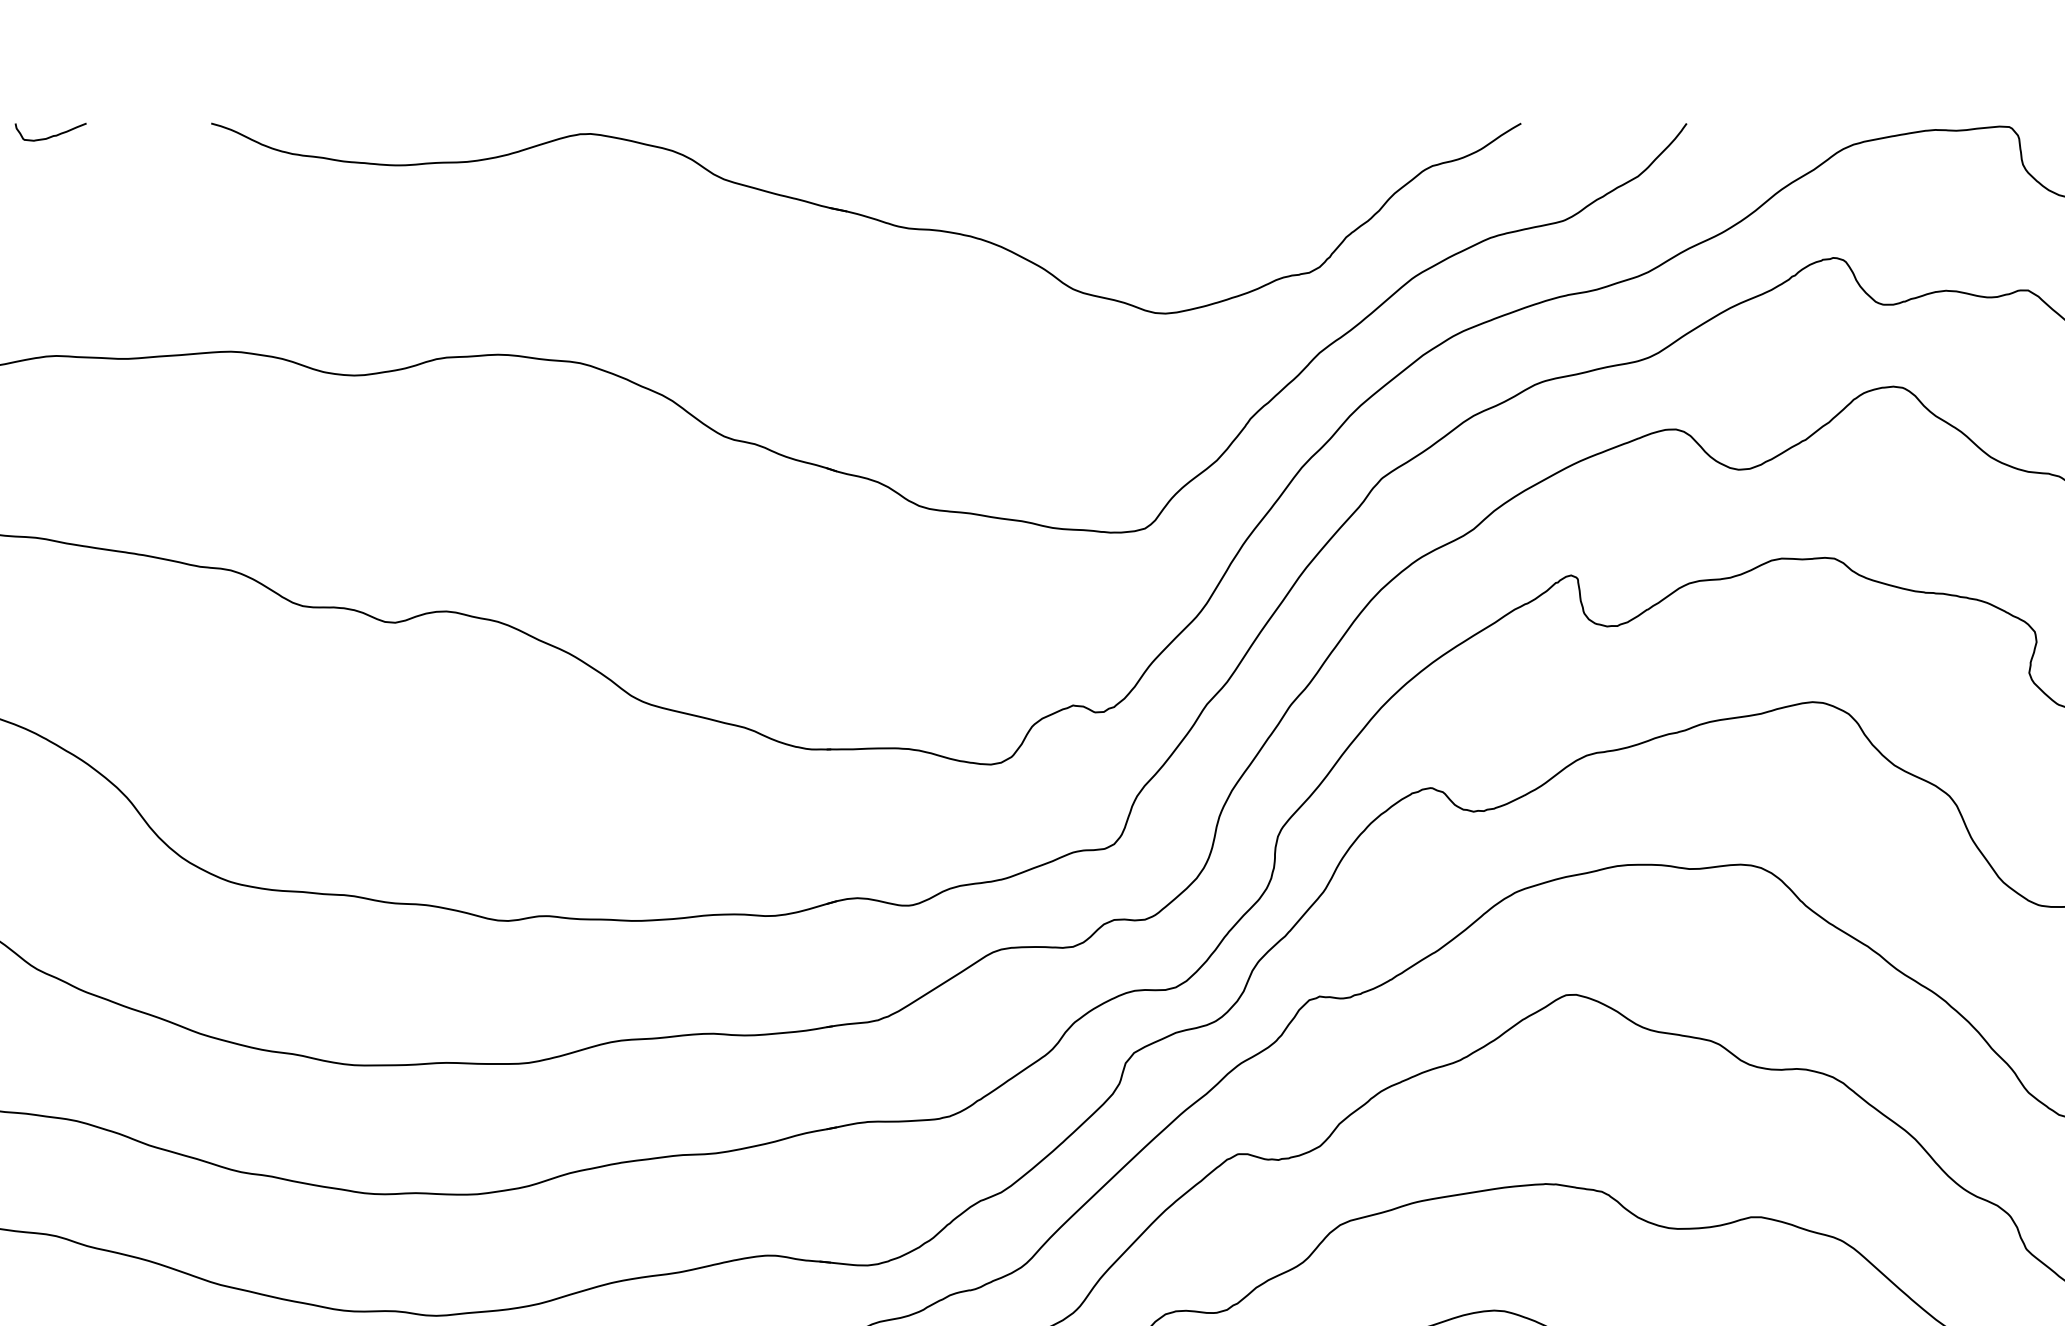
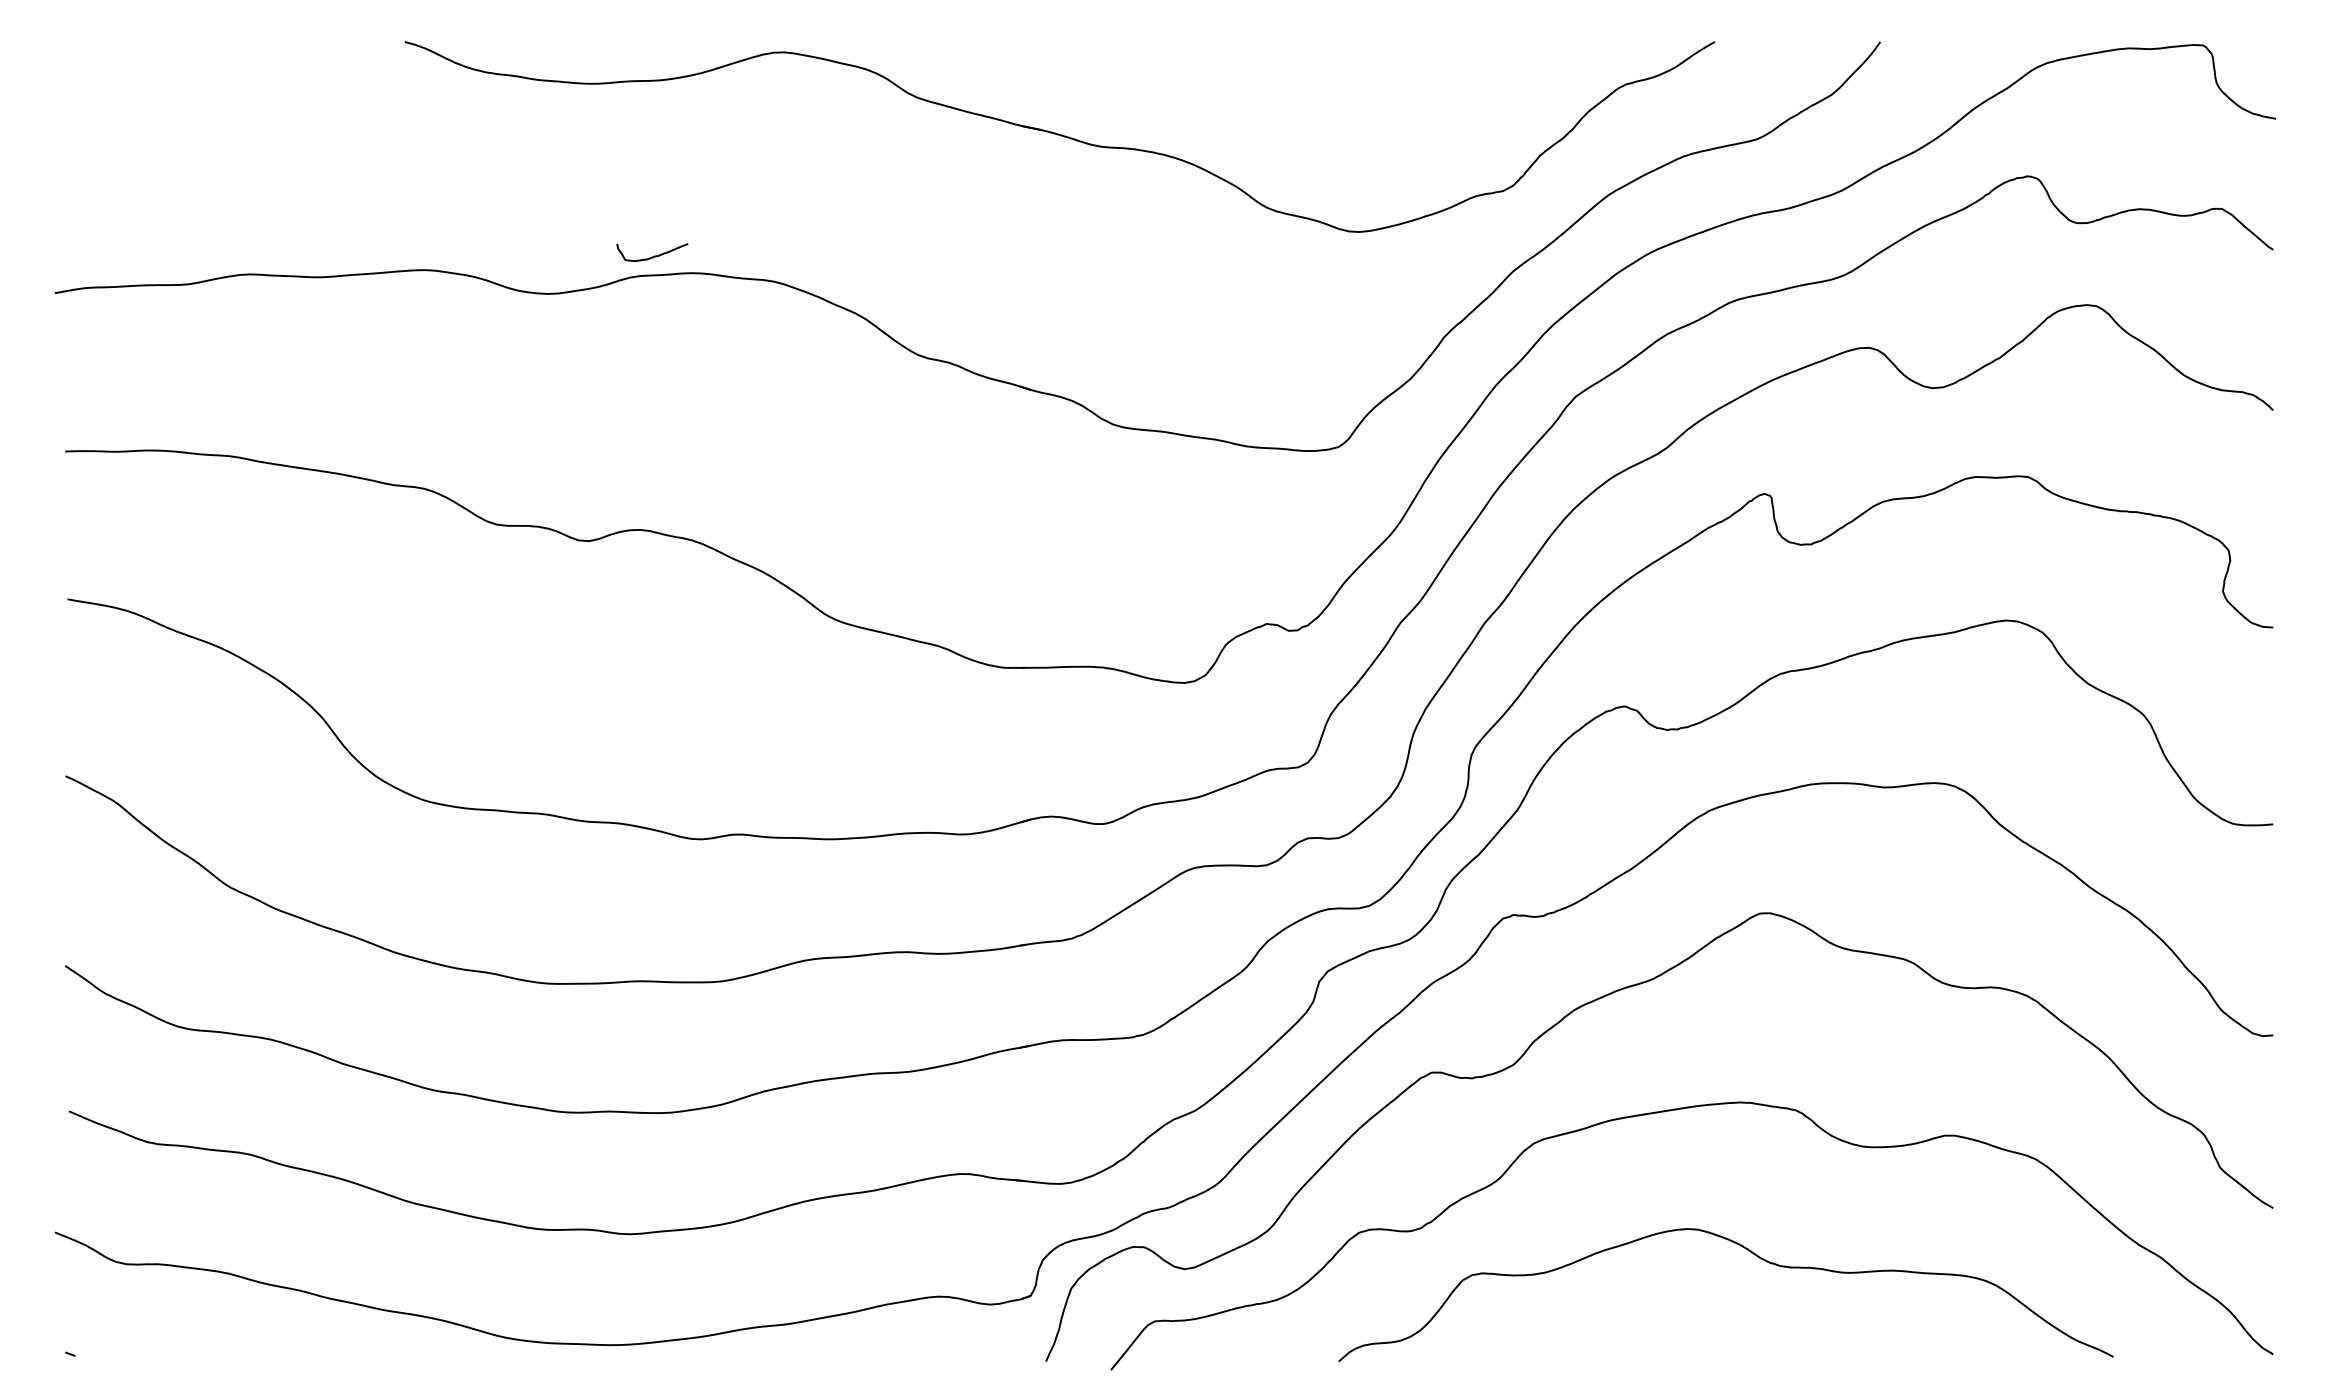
curve: (52, 135) -> (654, 255), moved

